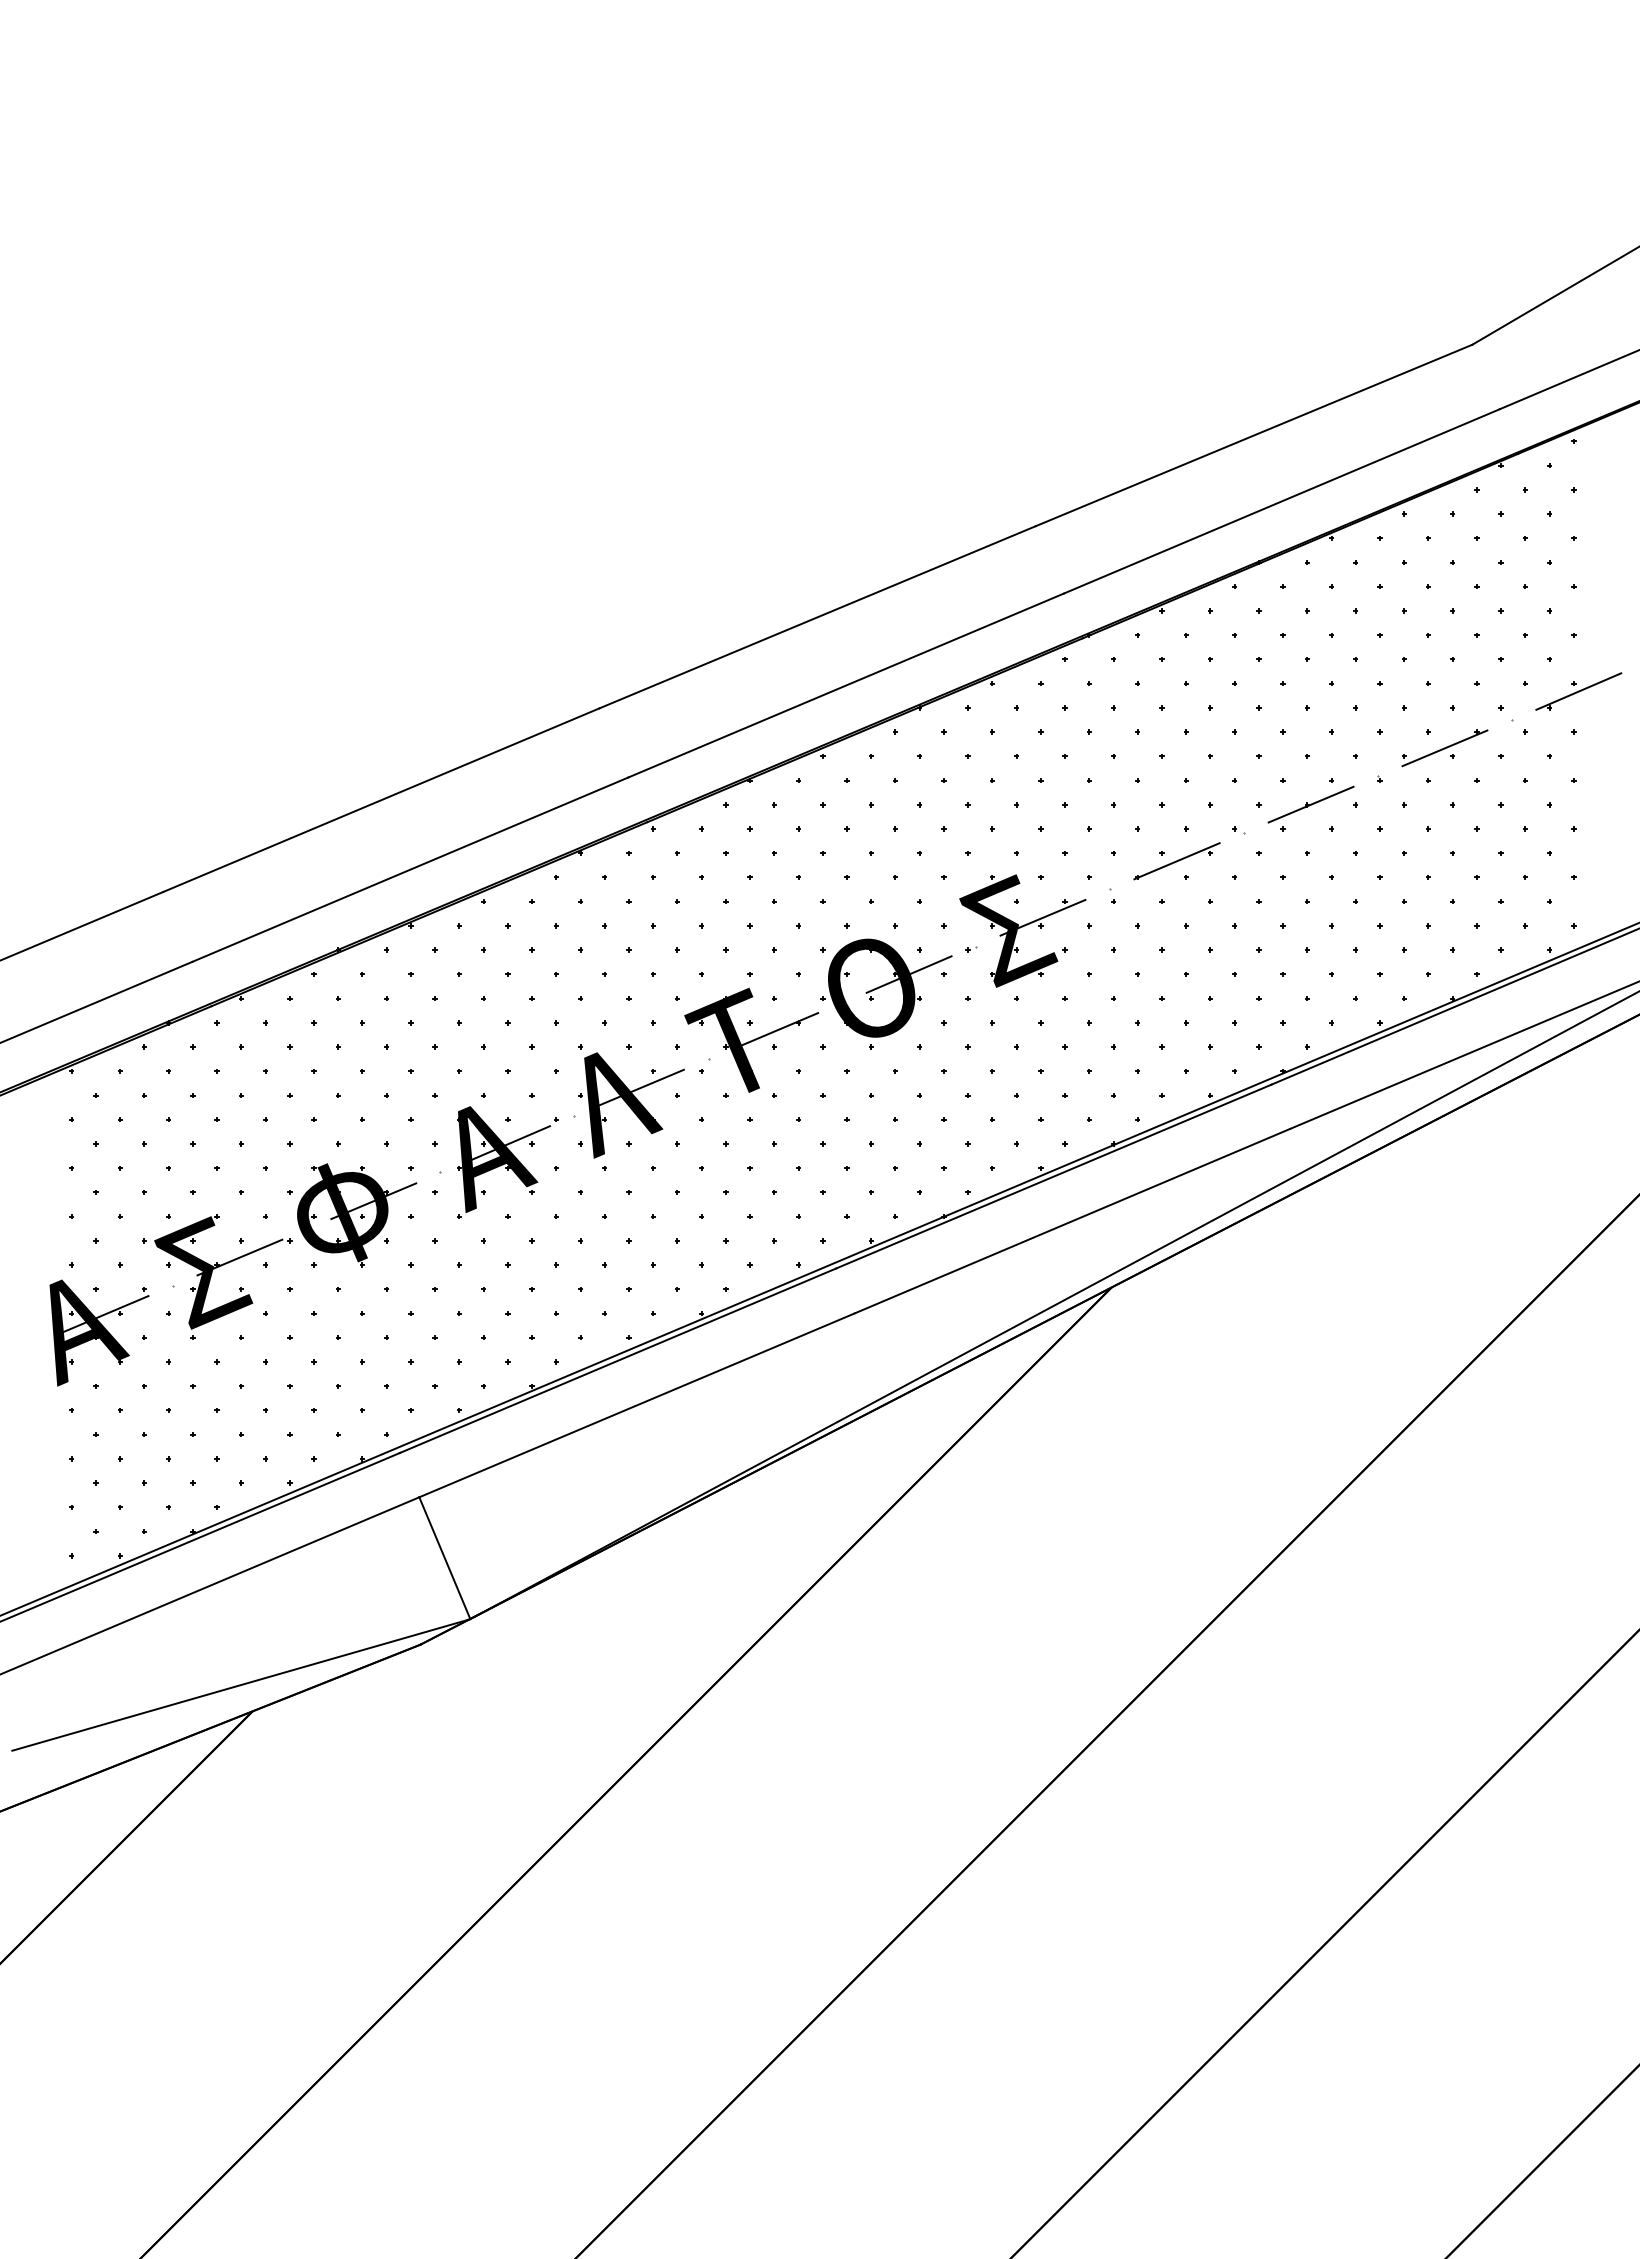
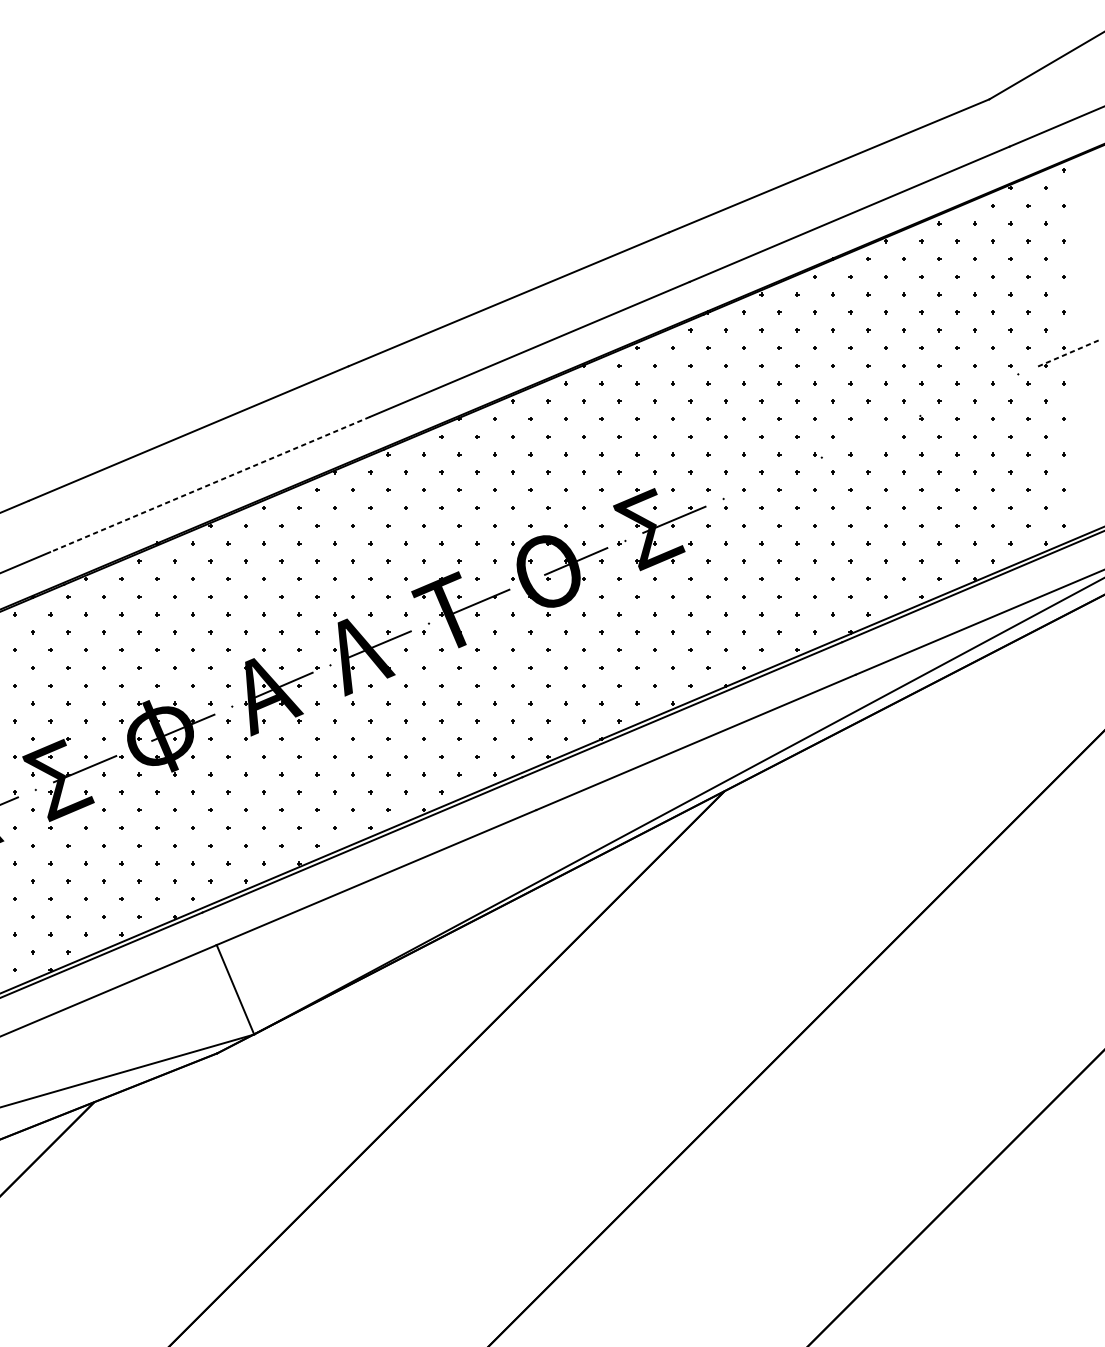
line: (1578, 691) -> (1067, 353), solid -> dashed
line: (1444, 748) -> (969, 395), removed
part: (1310, 804) -> (870, 436), removed
line: (1176, 861) -> (772, 478), removed
line: (410, 869) -> (210, 484), solid -> dashed

